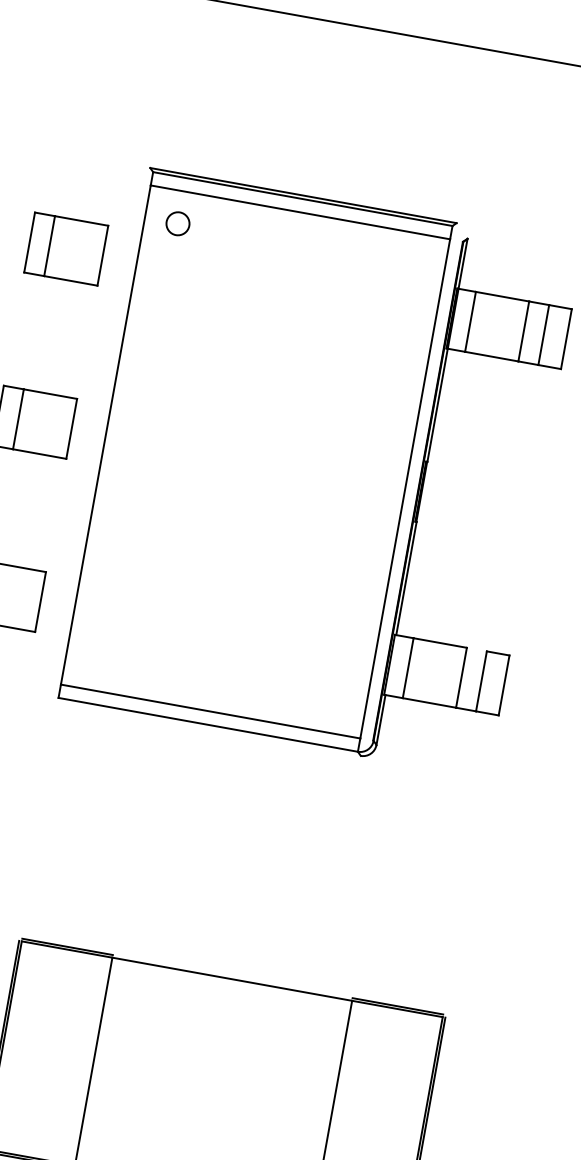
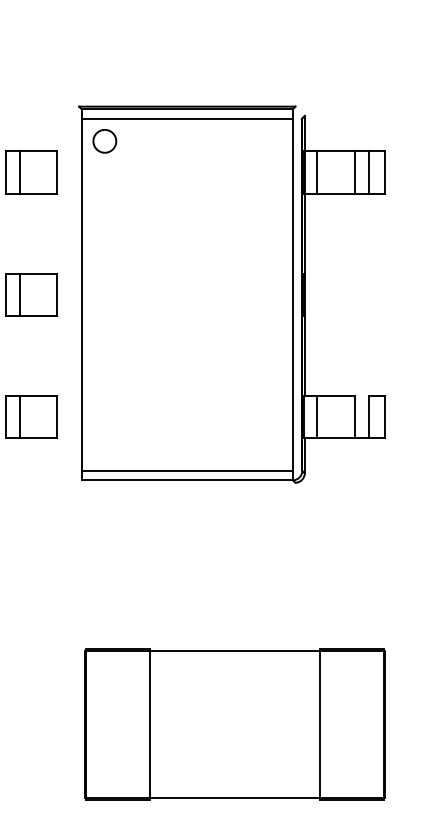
circle: (177, 223) -> (104, 141), size x1.43

